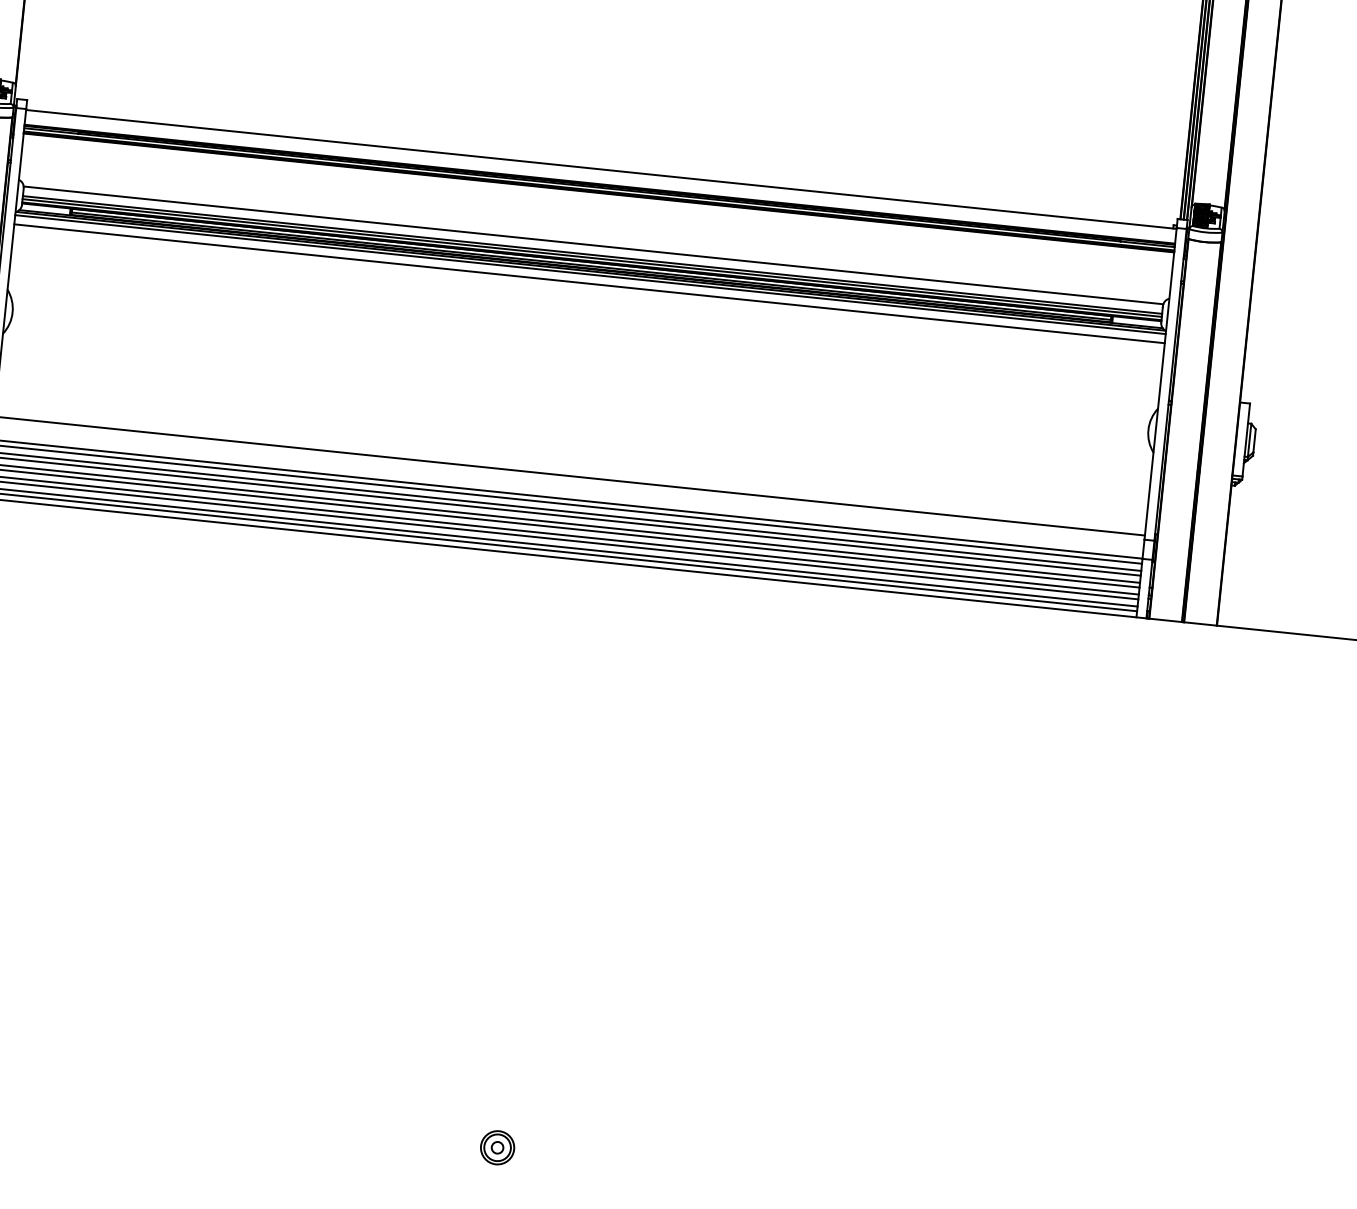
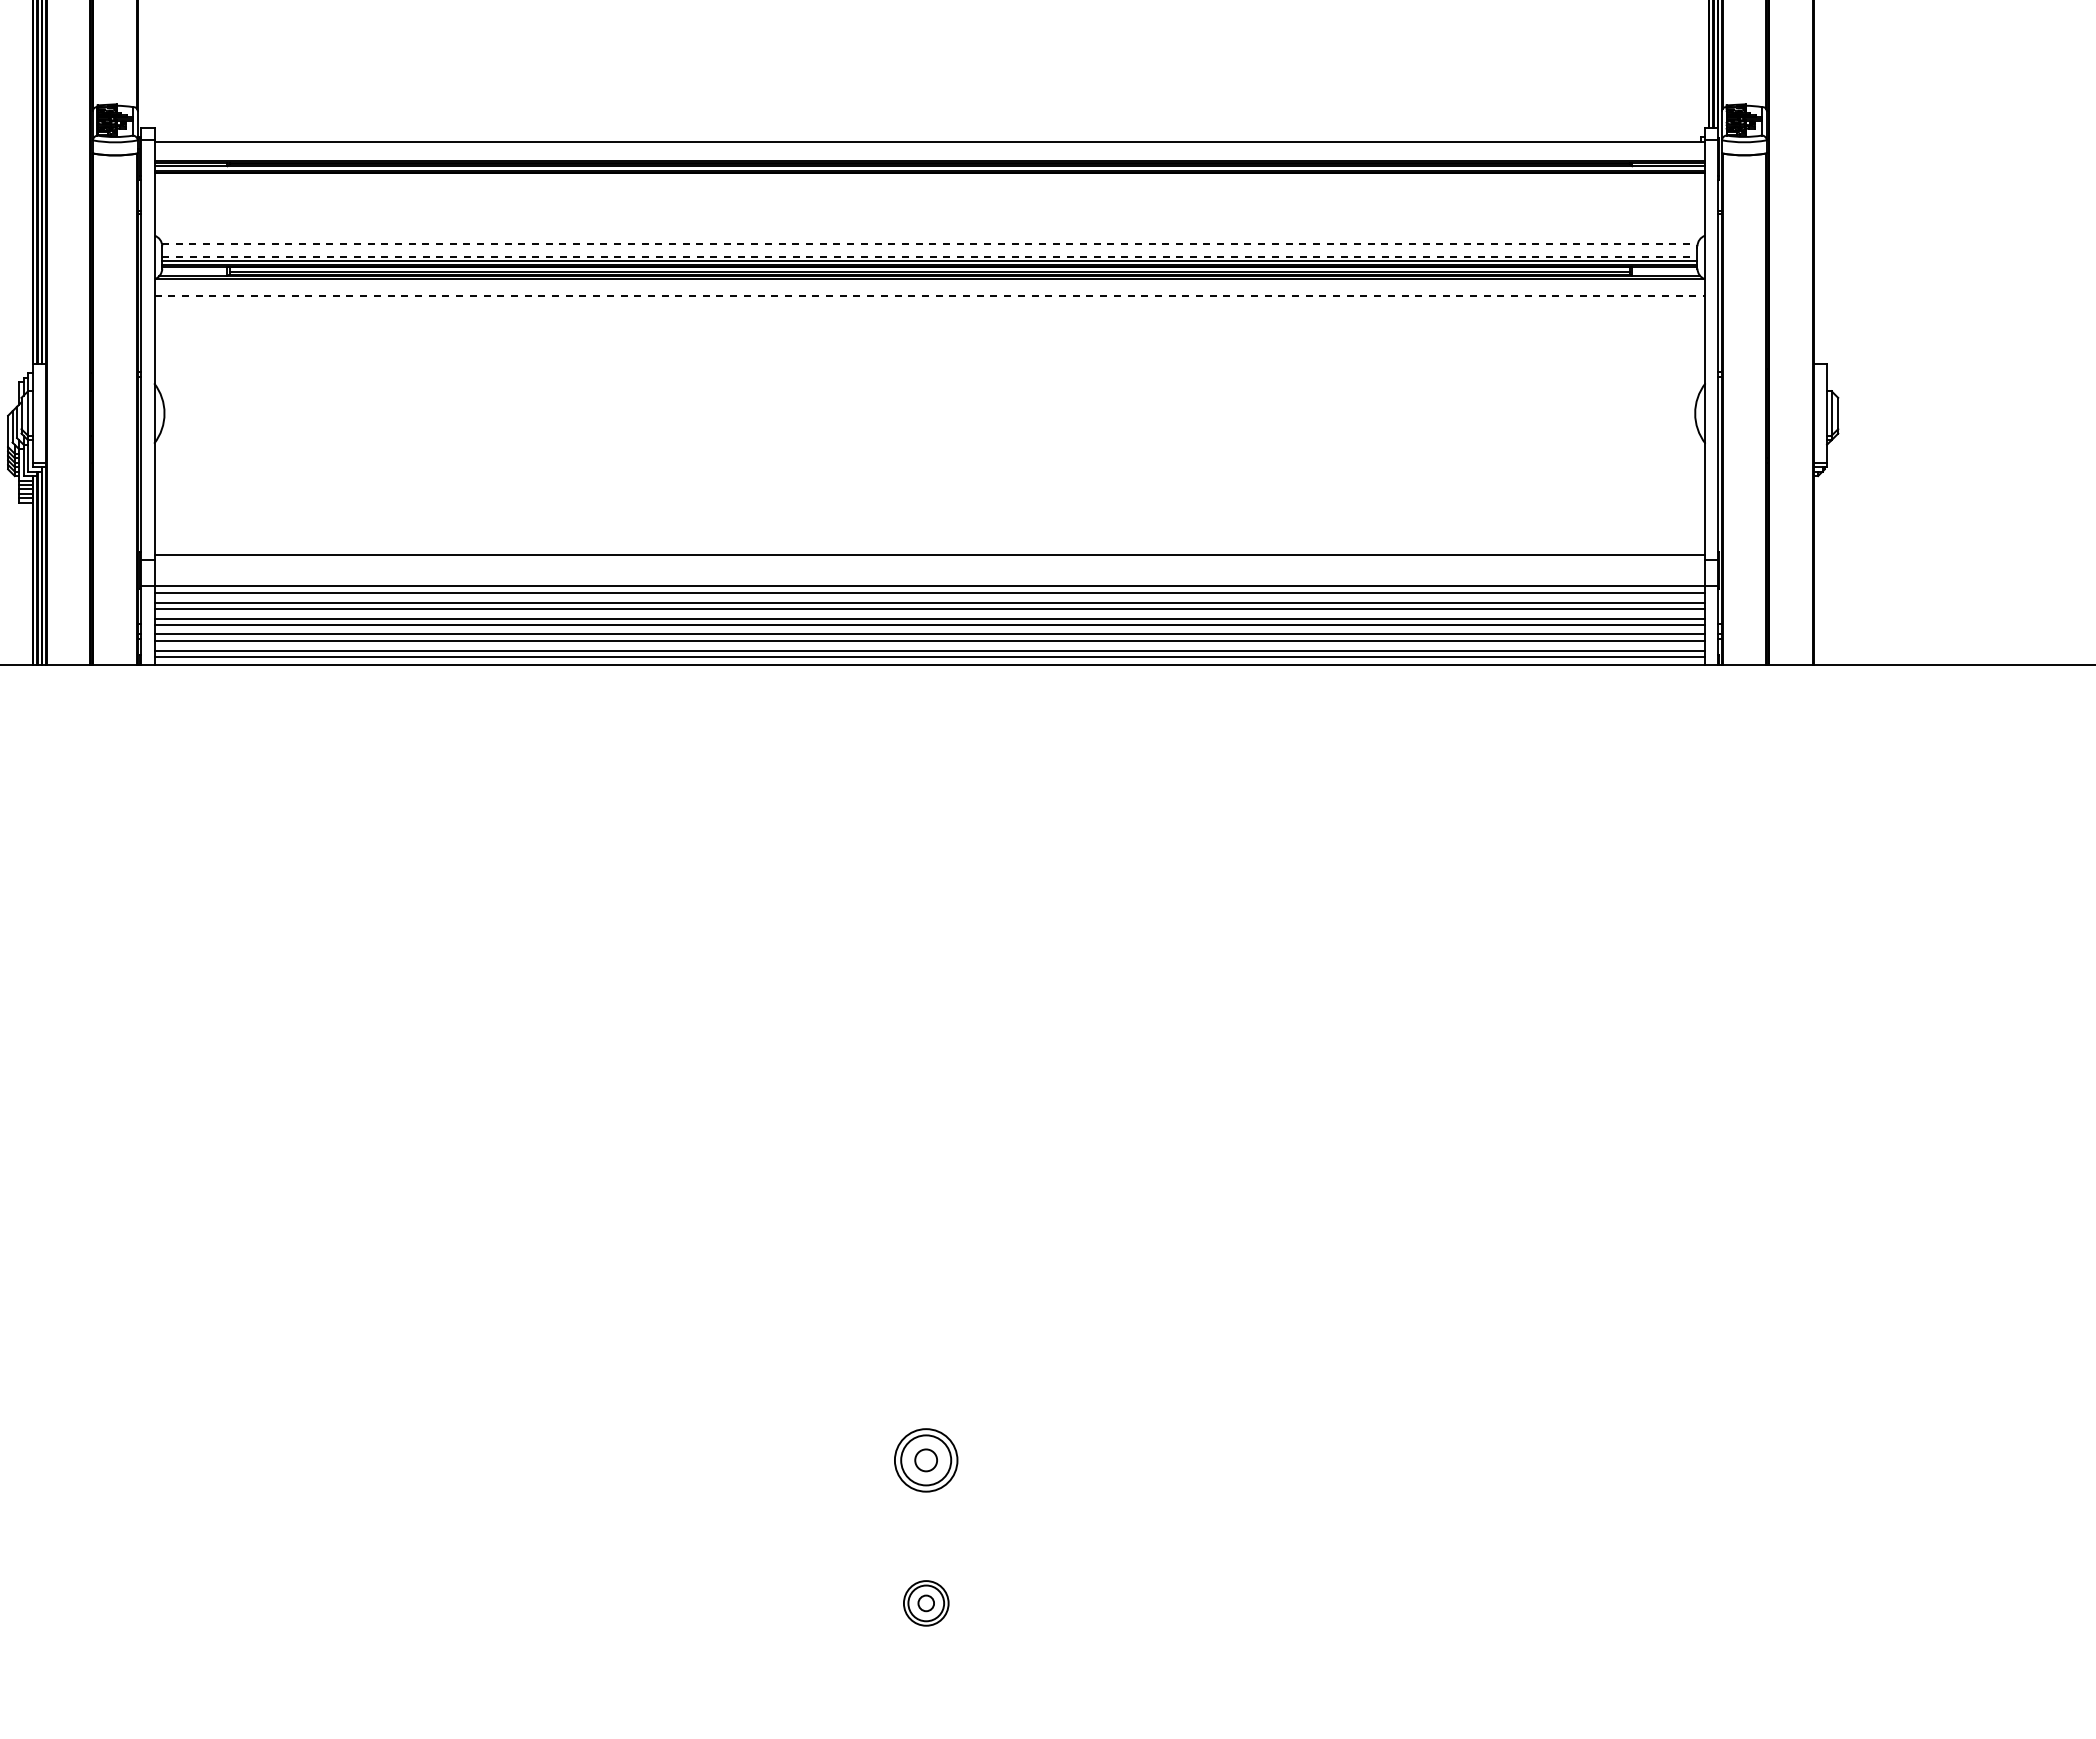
line: (593, 245) -> (929, 243), solid -> dashed
line: (592, 254) -> (929, 256), solid -> dashed
line: (590, 274) -> (929, 283), removed
line: (590, 283) -> (930, 295), solid -> dashed
part: (497, 1147) -> (926, 1460), size x1.4

